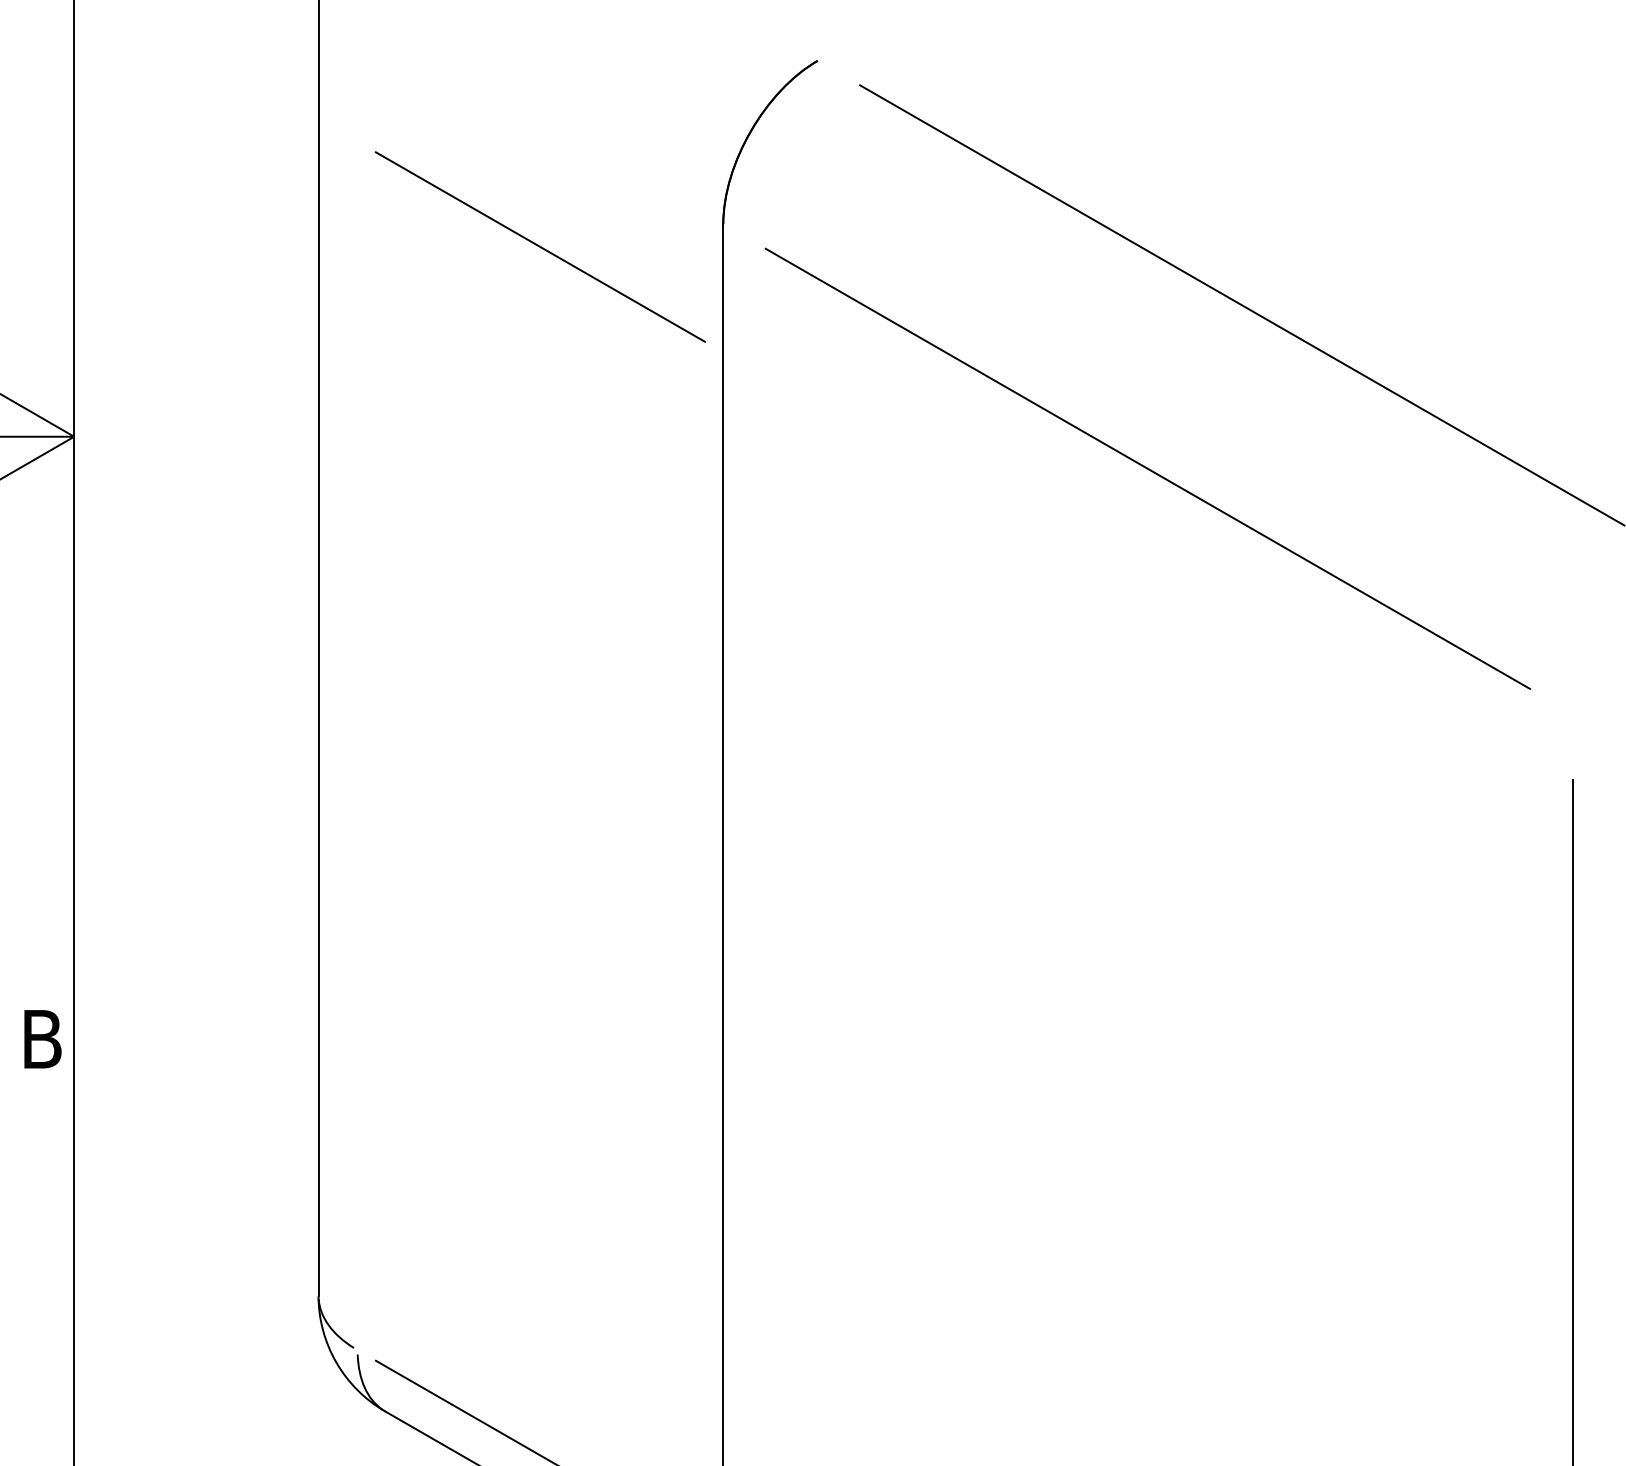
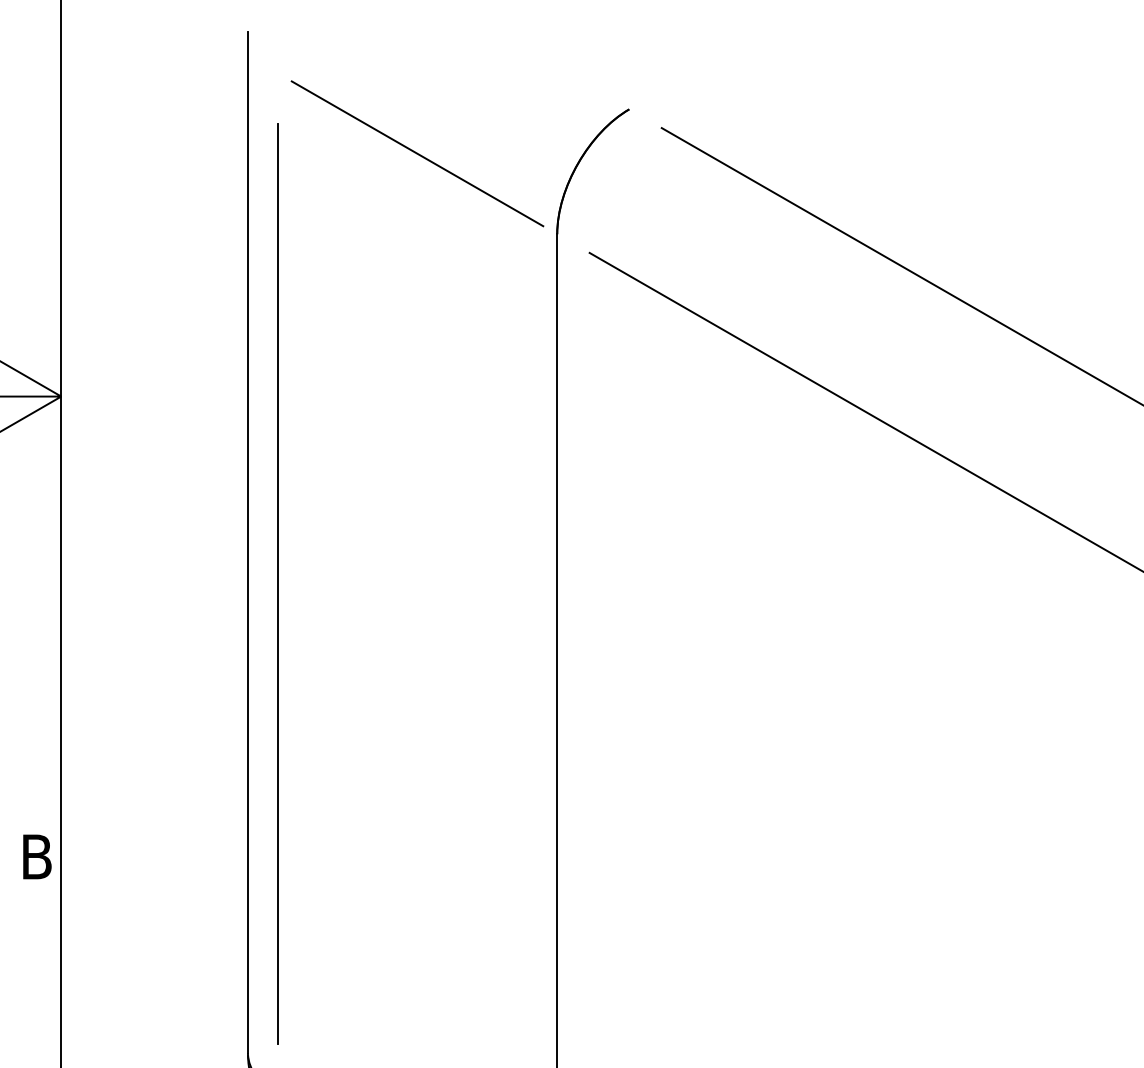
line: (539, 246) -> (416, 153), moved
line: (357, 681) -> (277, 583), added

